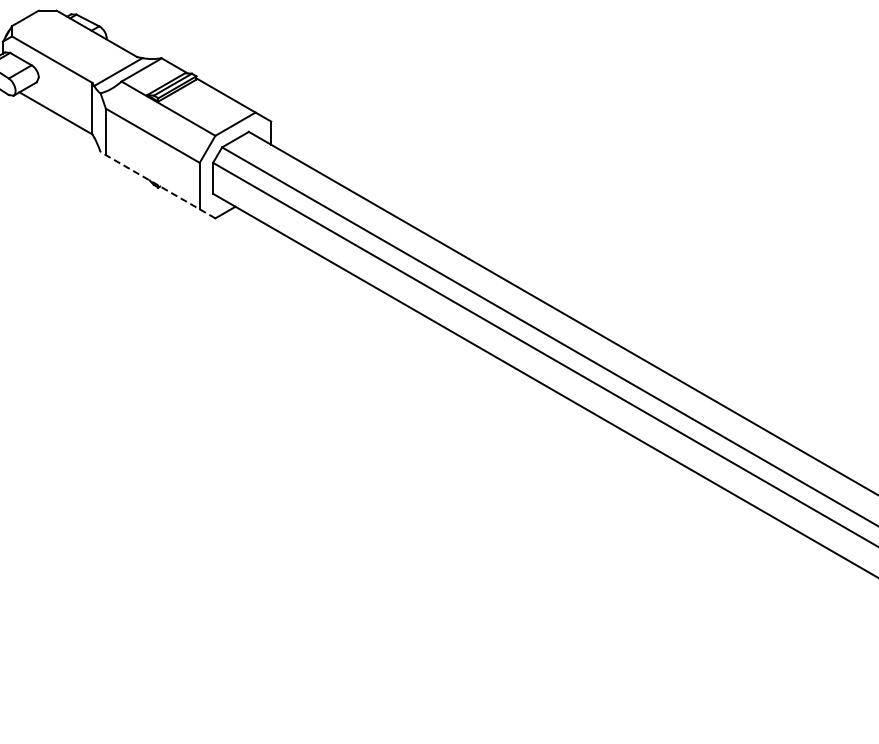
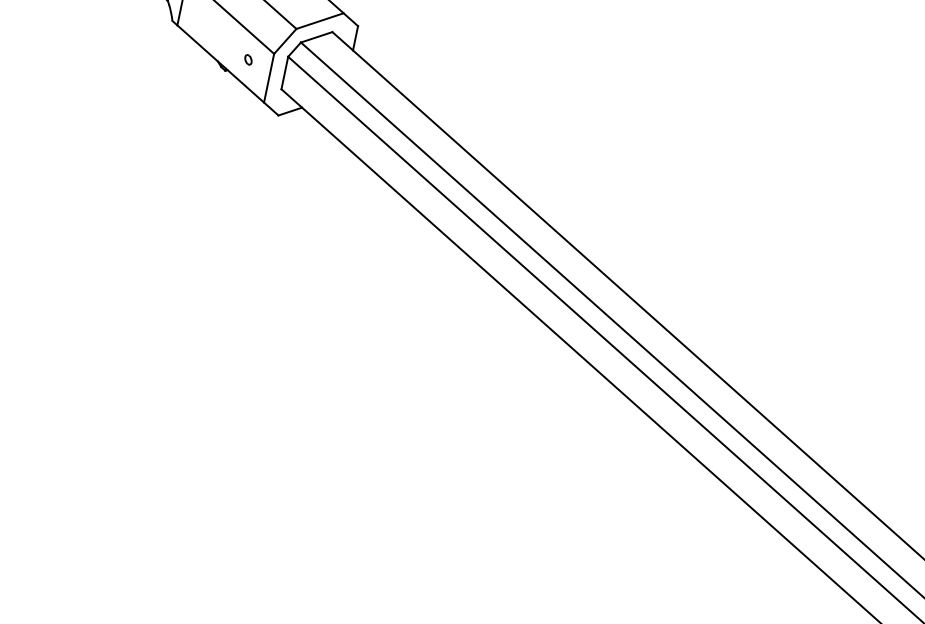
part: (177, 173) -> (248, 60), added
line: (157, 184) -> (225, 67), dashed -> solid

